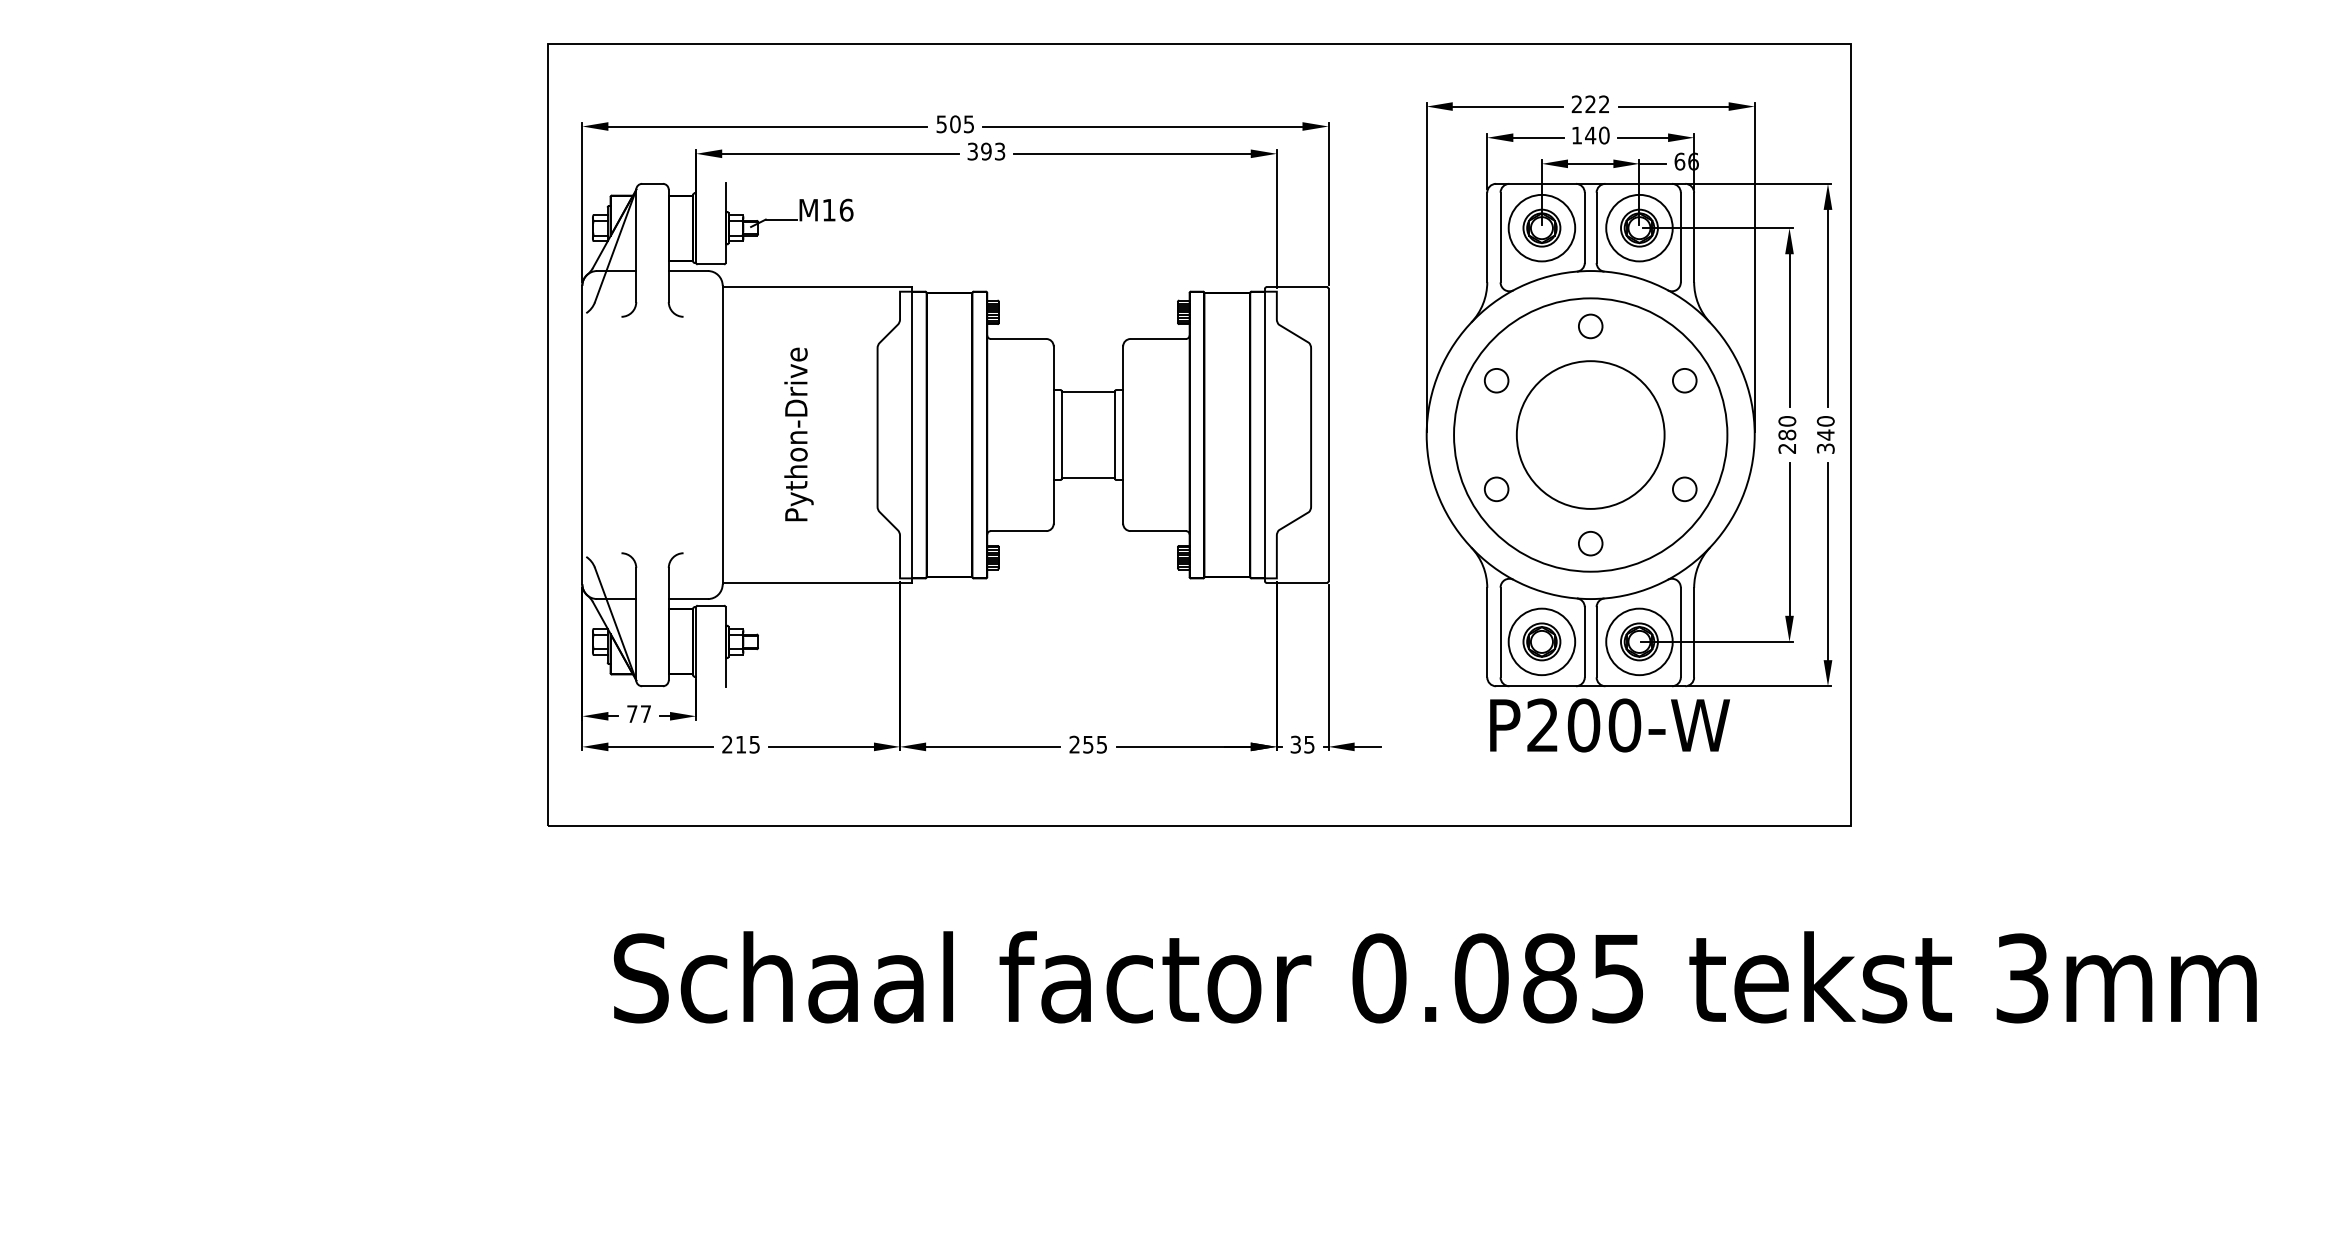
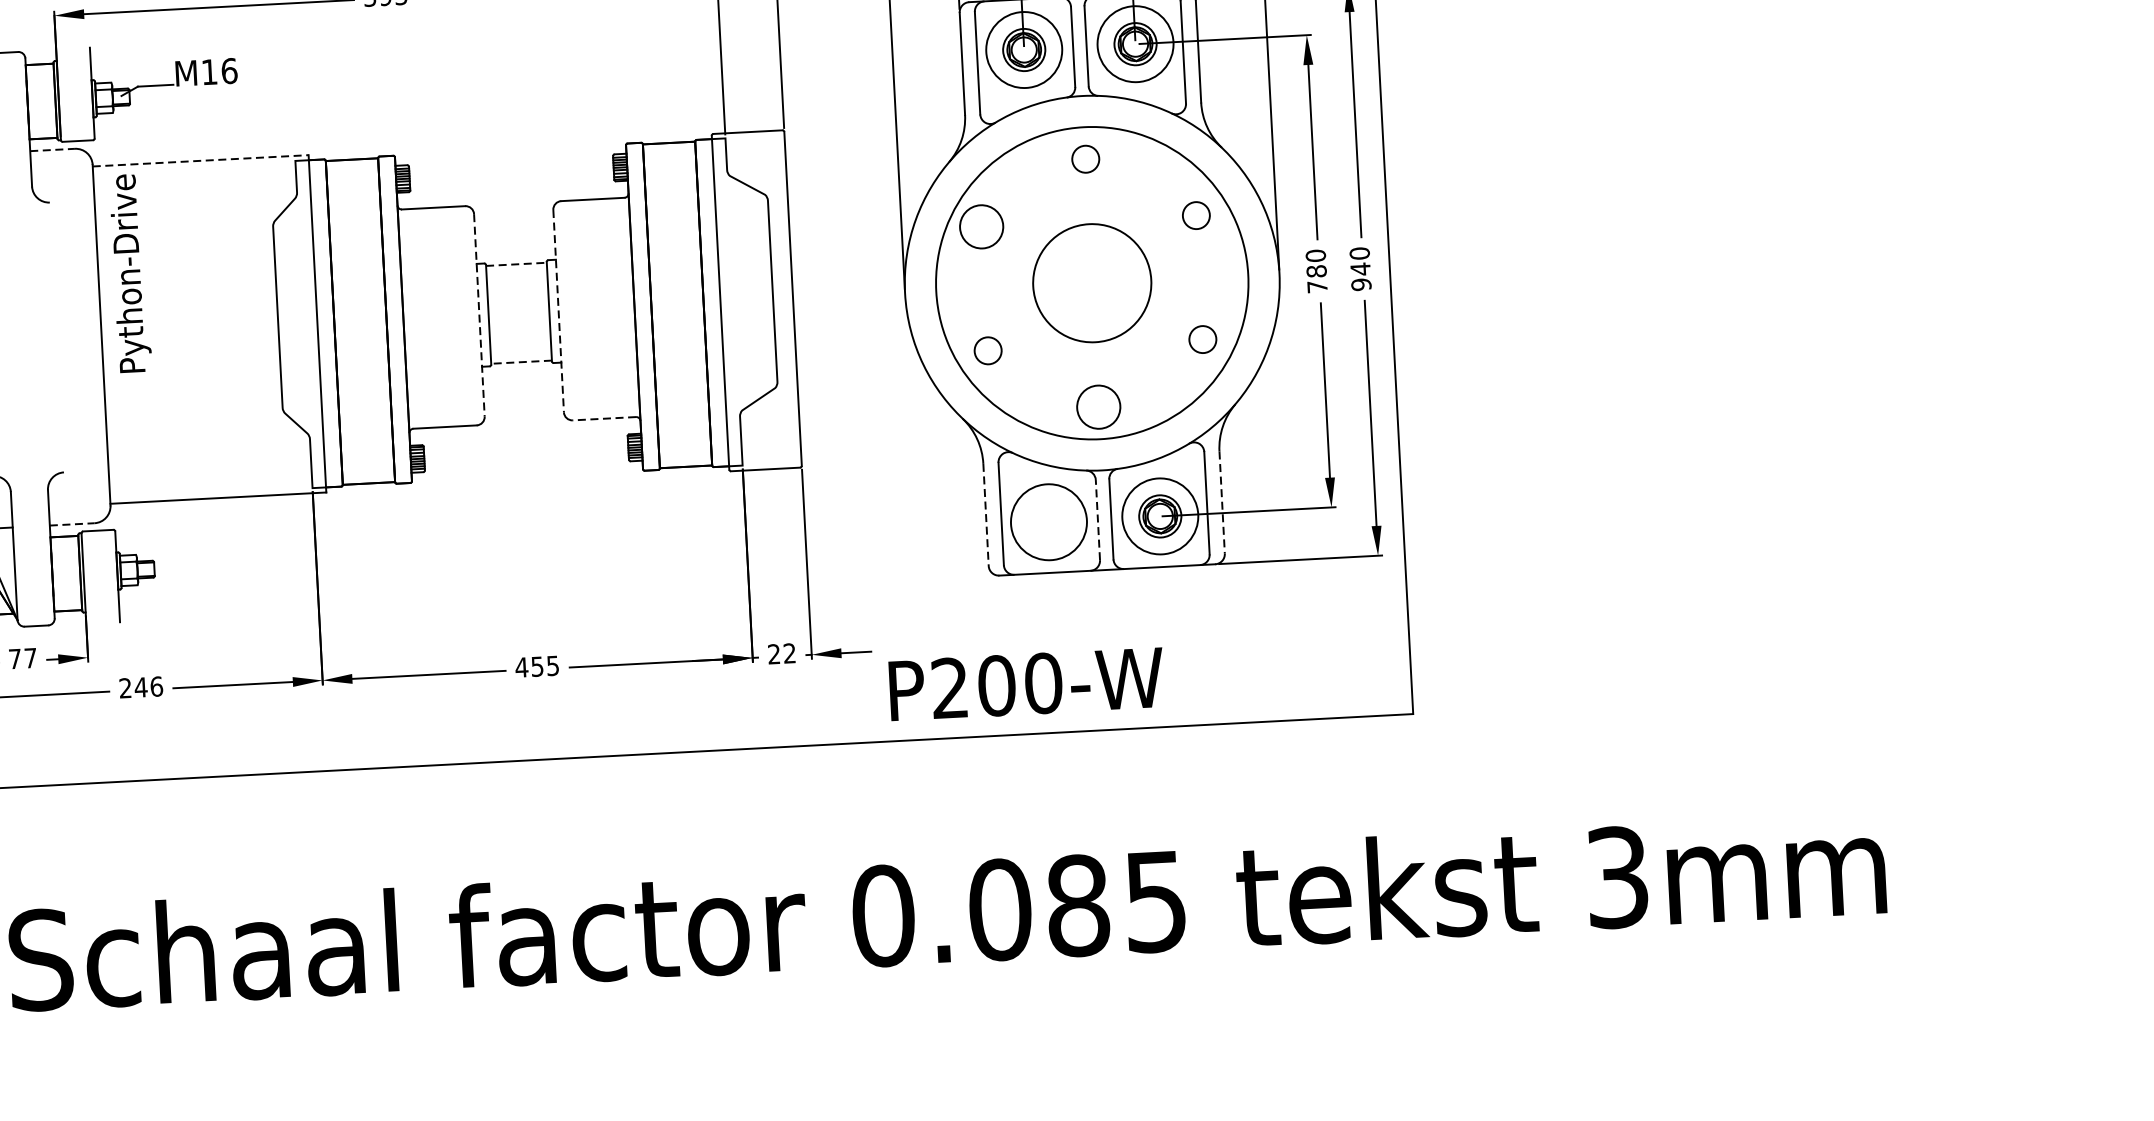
line: (688, 271) -> (52, 150), solid -> dashed
line: (817, 287) -> (200, 161), solid -> dashed
circle: (1496, 380) -> (981, 226), size x1.6
line: (1088, 392) -> (516, 264), solid -> dashed
text: (798, 434) -> (130, 273), moved
circle: (1590, 434) -> (1091, 282), size x0.7
line: (1053, 435) -> (479, 315), solid -> dashed
line: (1123, 435) -> (559, 311), solid -> dashed
text: (1786, 448) -> (1316, 286), 280 -> 780
text: (1825, 448) -> (1361, 284), 340 -> 940
line: (1088, 477) -> (521, 361), solid -> dashed
line: (1158, 531) -> (604, 419), solid -> dashed
circle: (1590, 543) -> (1098, 407), size x1.6
line: (688, 599) -> (72, 524), solid -> dashed
line: (1487, 632) -> (986, 514), solid -> dashed
line: (1694, 632) -> (1222, 502), solid -> dashed
part: (1541, 641) -> (1048, 521), removed
line: (1584, 641) -> (1097, 519), solid -> dashed
text: (1609, 725) -> (1026, 684), moved
text: (747, 744) -> (148, 686), 215 -> 246
text: (1074, 744) -> (521, 667), 255 -> 455
text: (1302, 744) -> (781, 653), 35 -> 22

